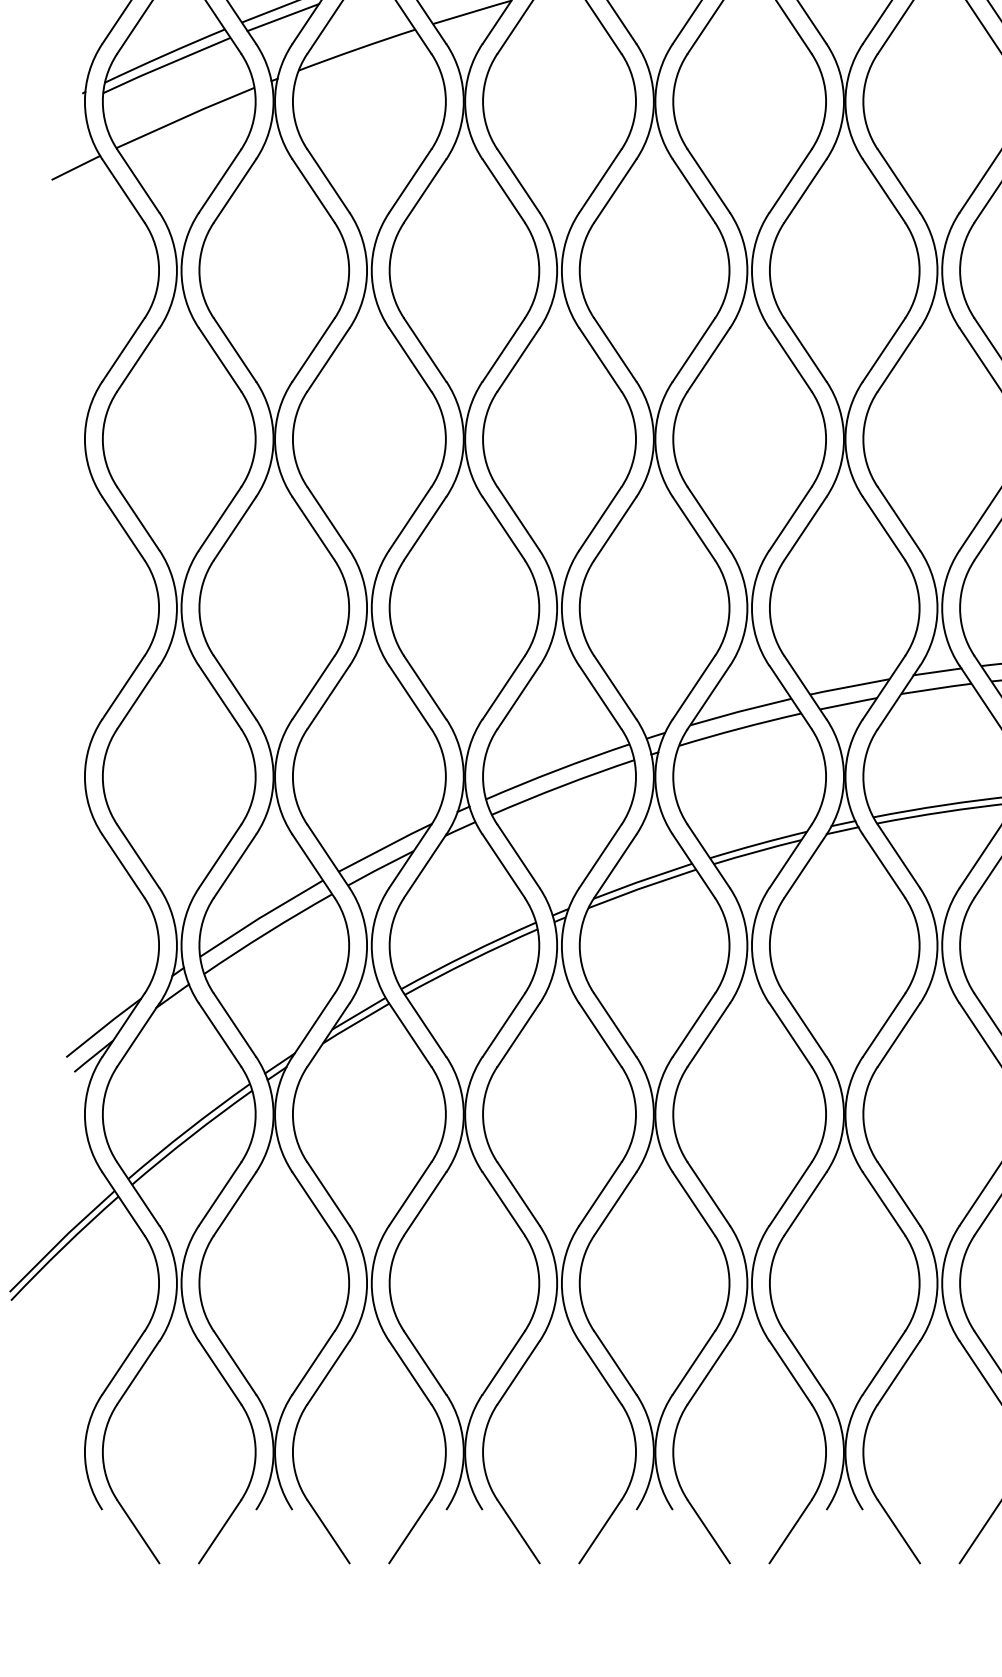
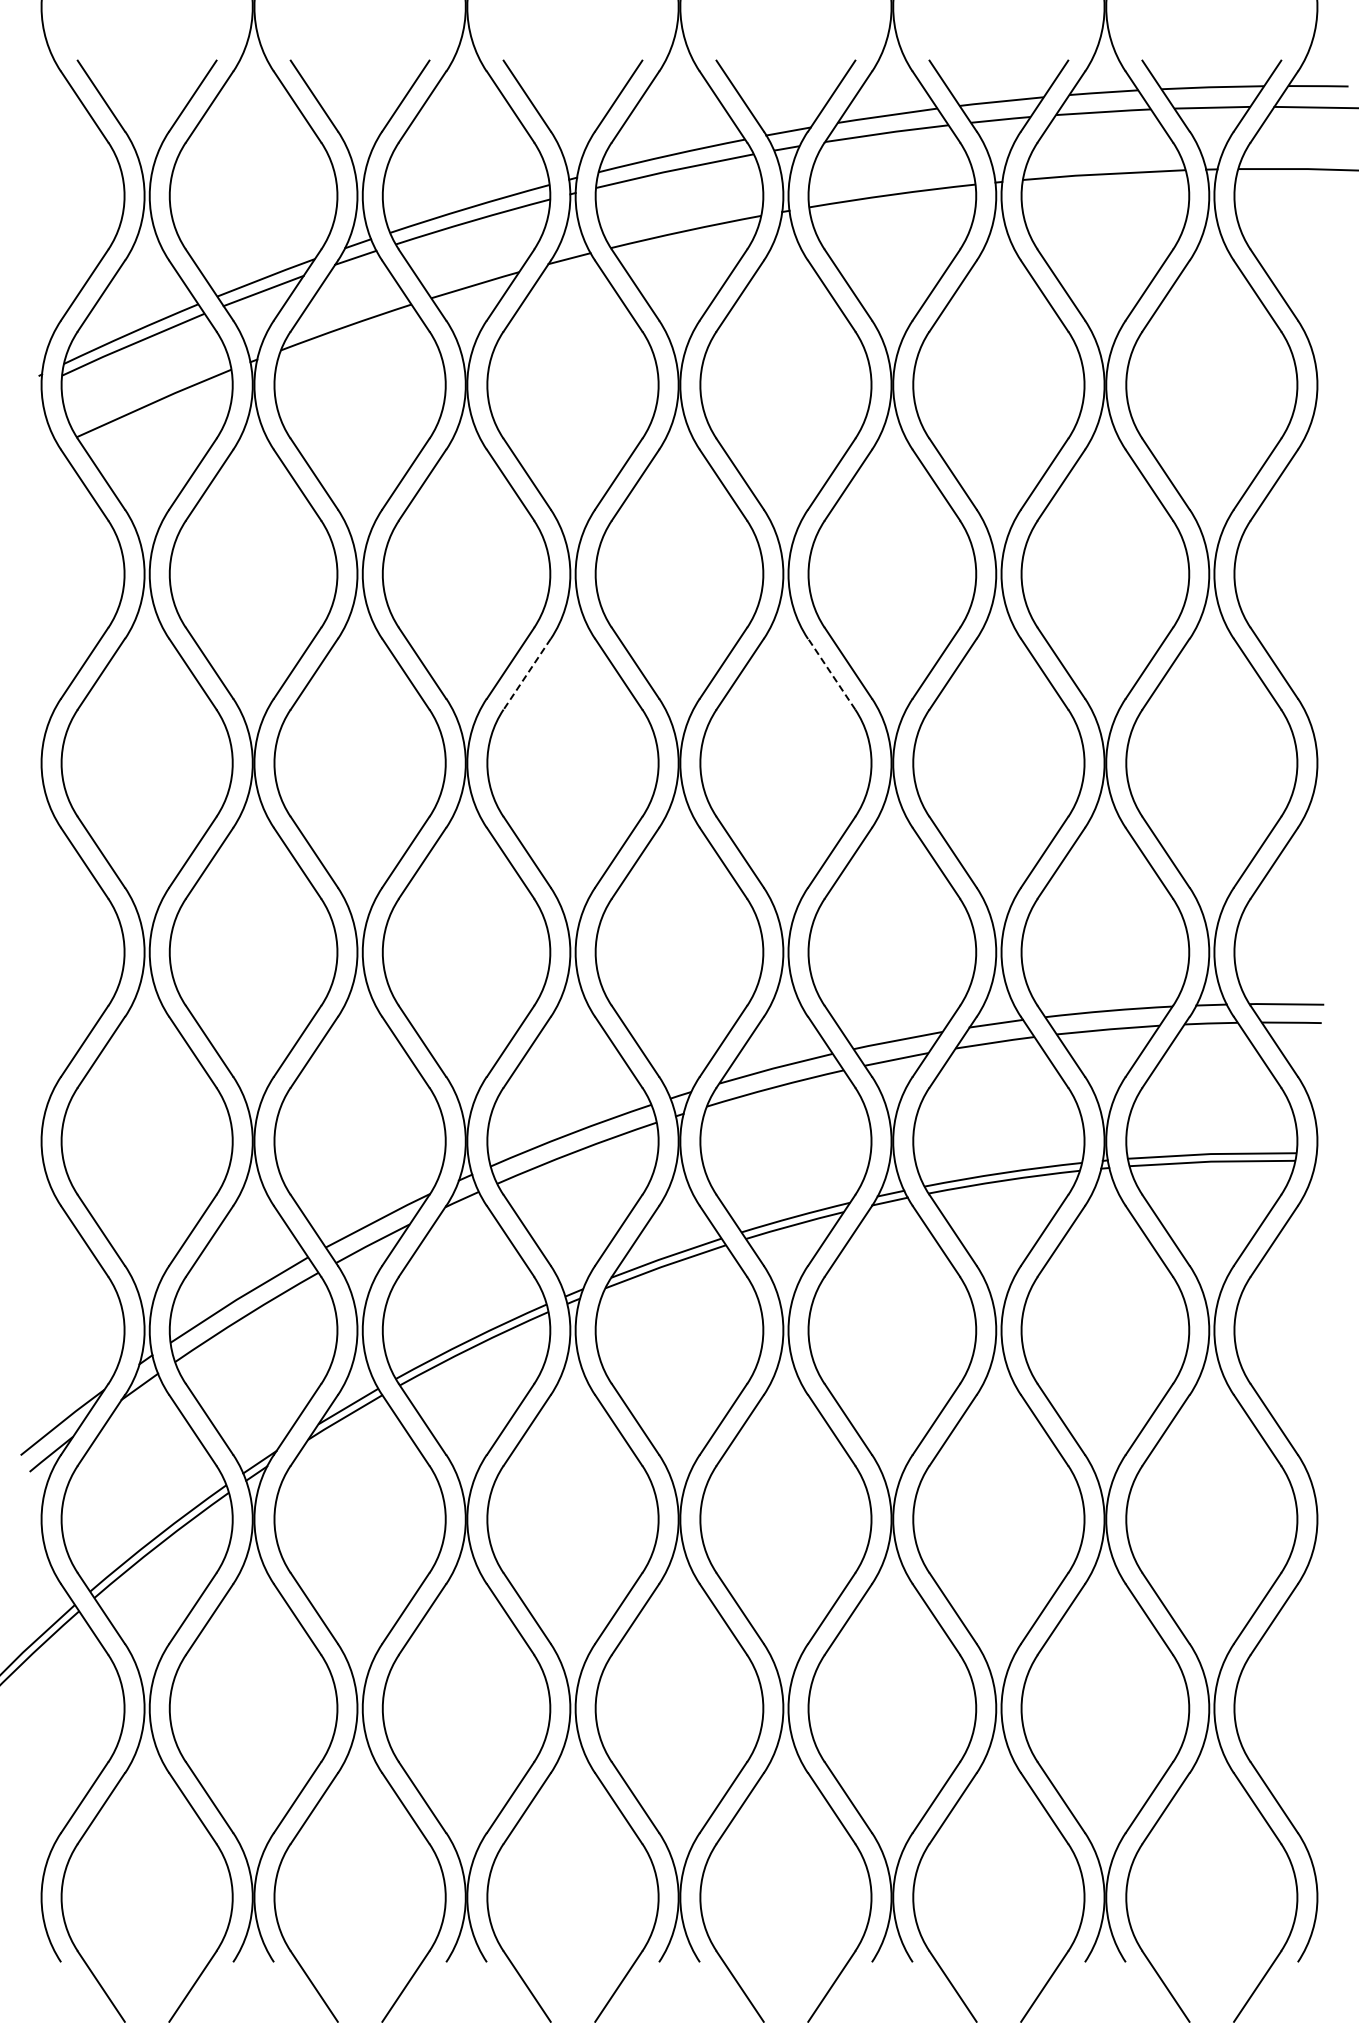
line: (75, 167) -> (31, 458), removed
line: (790, 359) -> (831, 673), solid -> dashed
line: (517, 360) -> (526, 674), solid -> dashed

